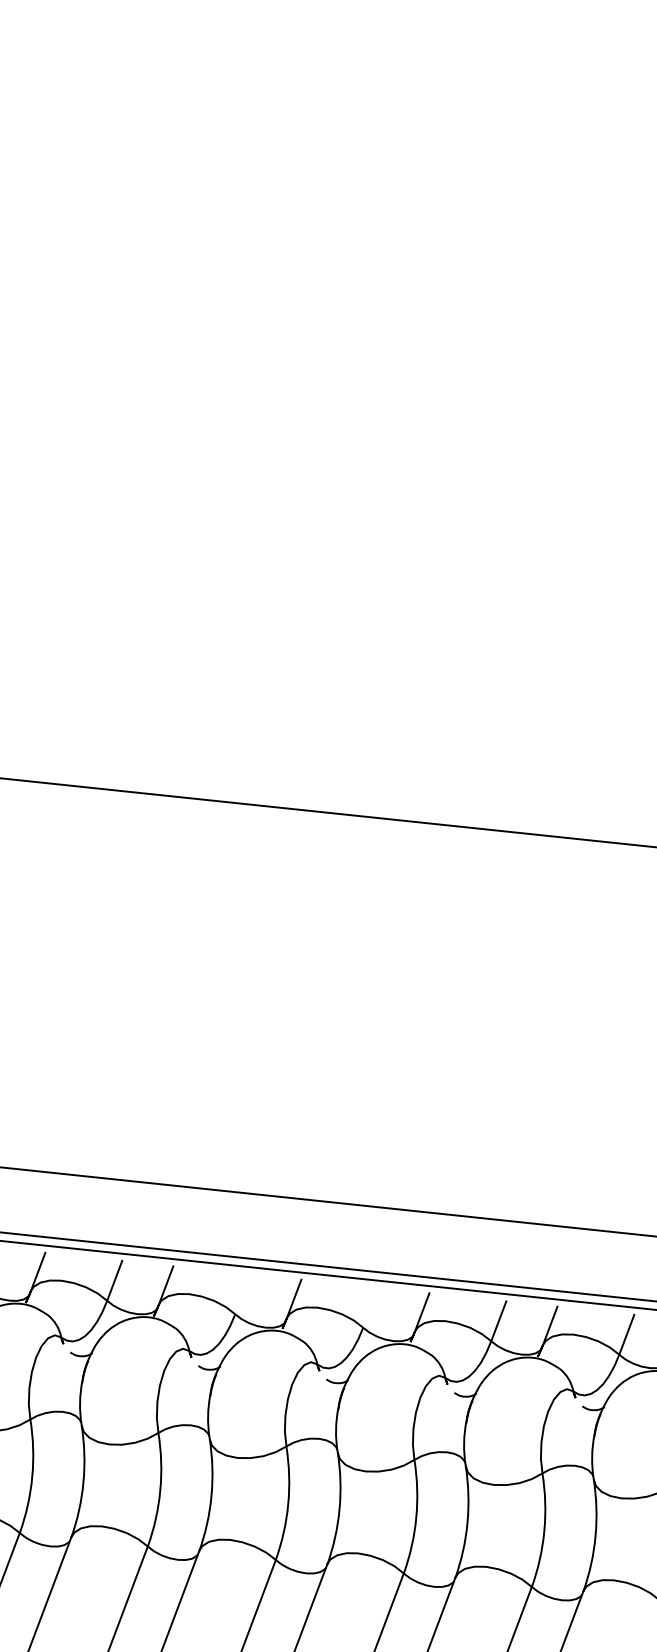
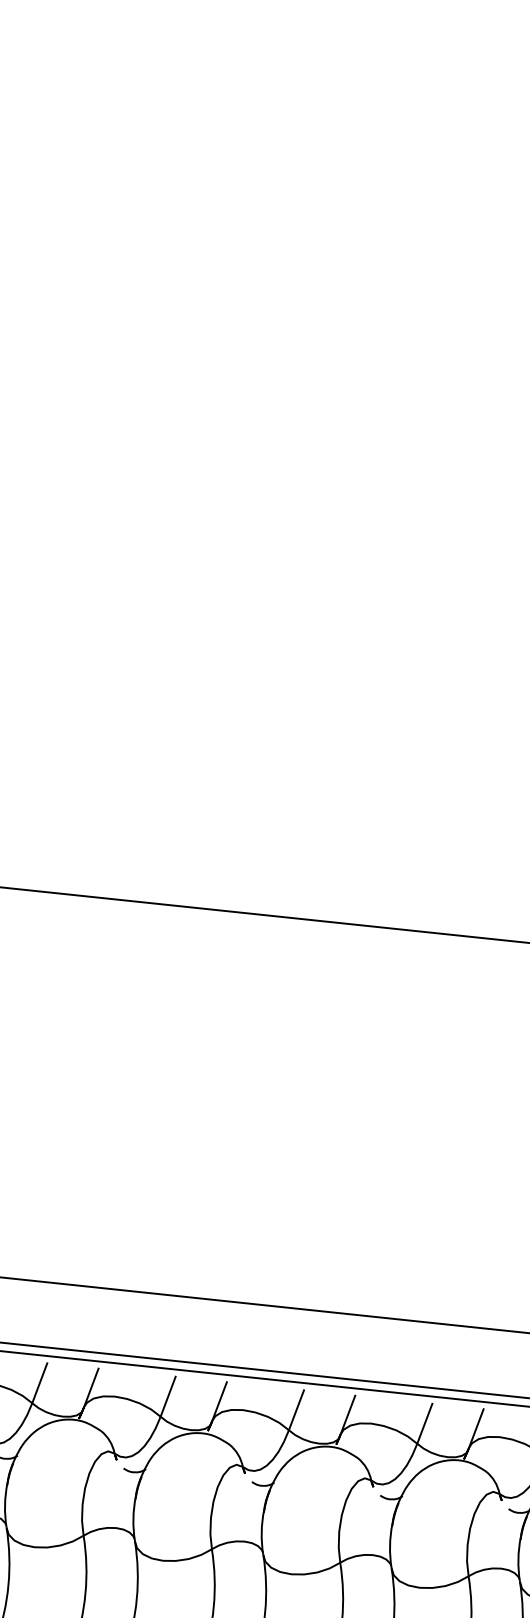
line: (242, 1294) -> (167, 1396), added
line: (370, 1307) -> (296, 1409), added

